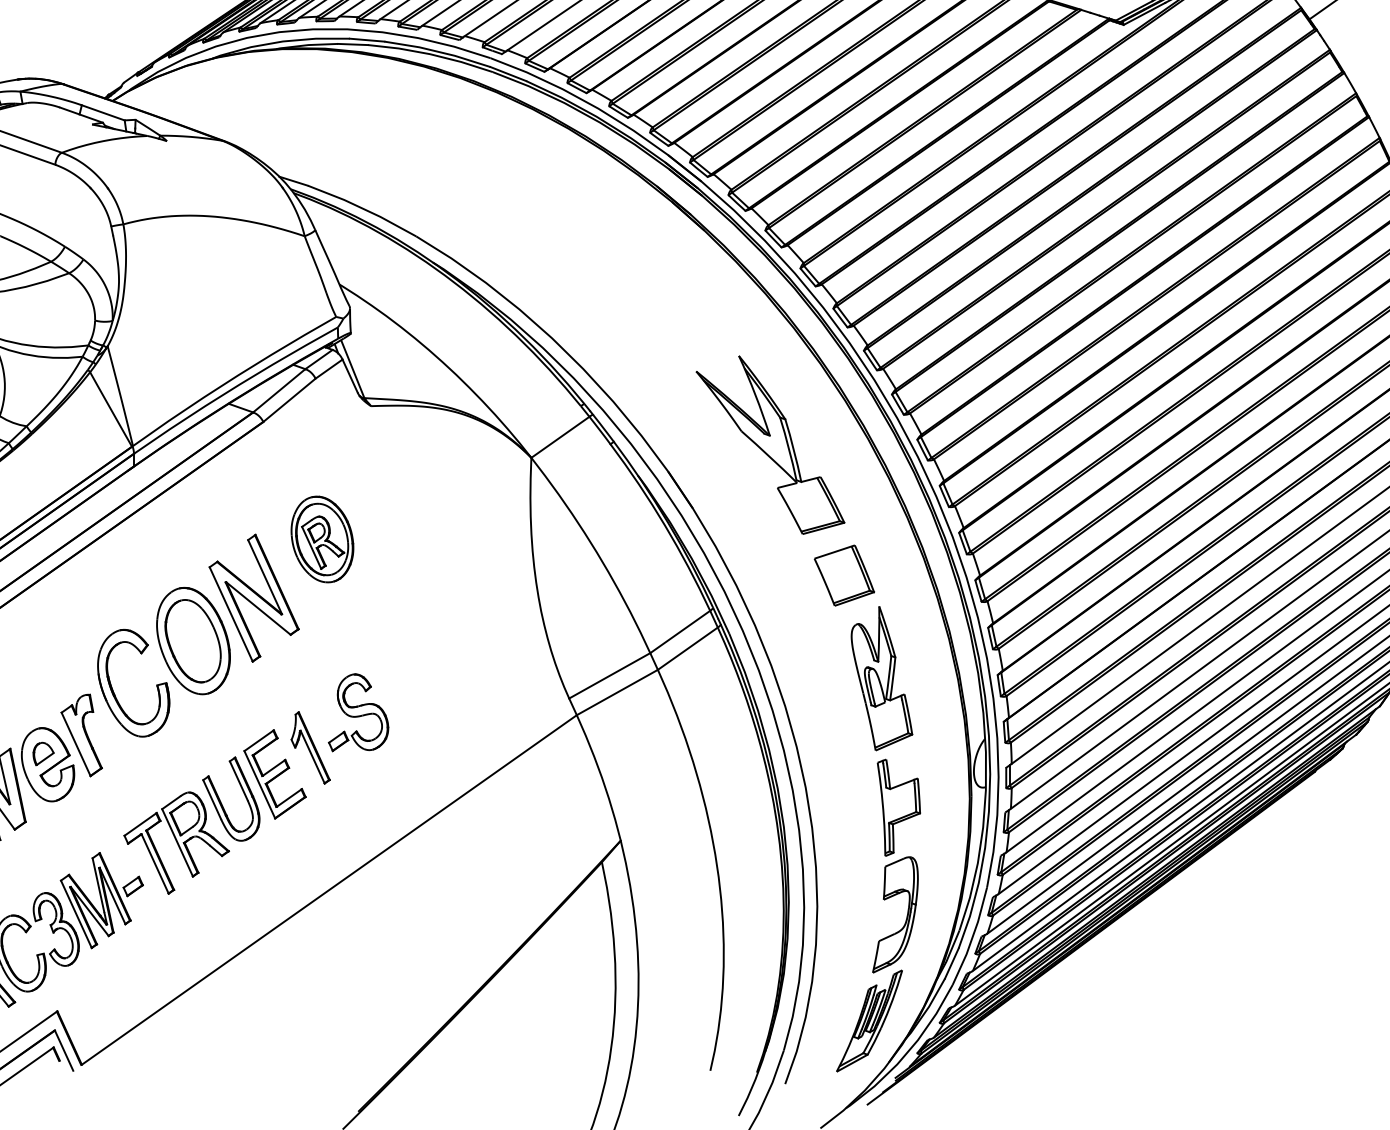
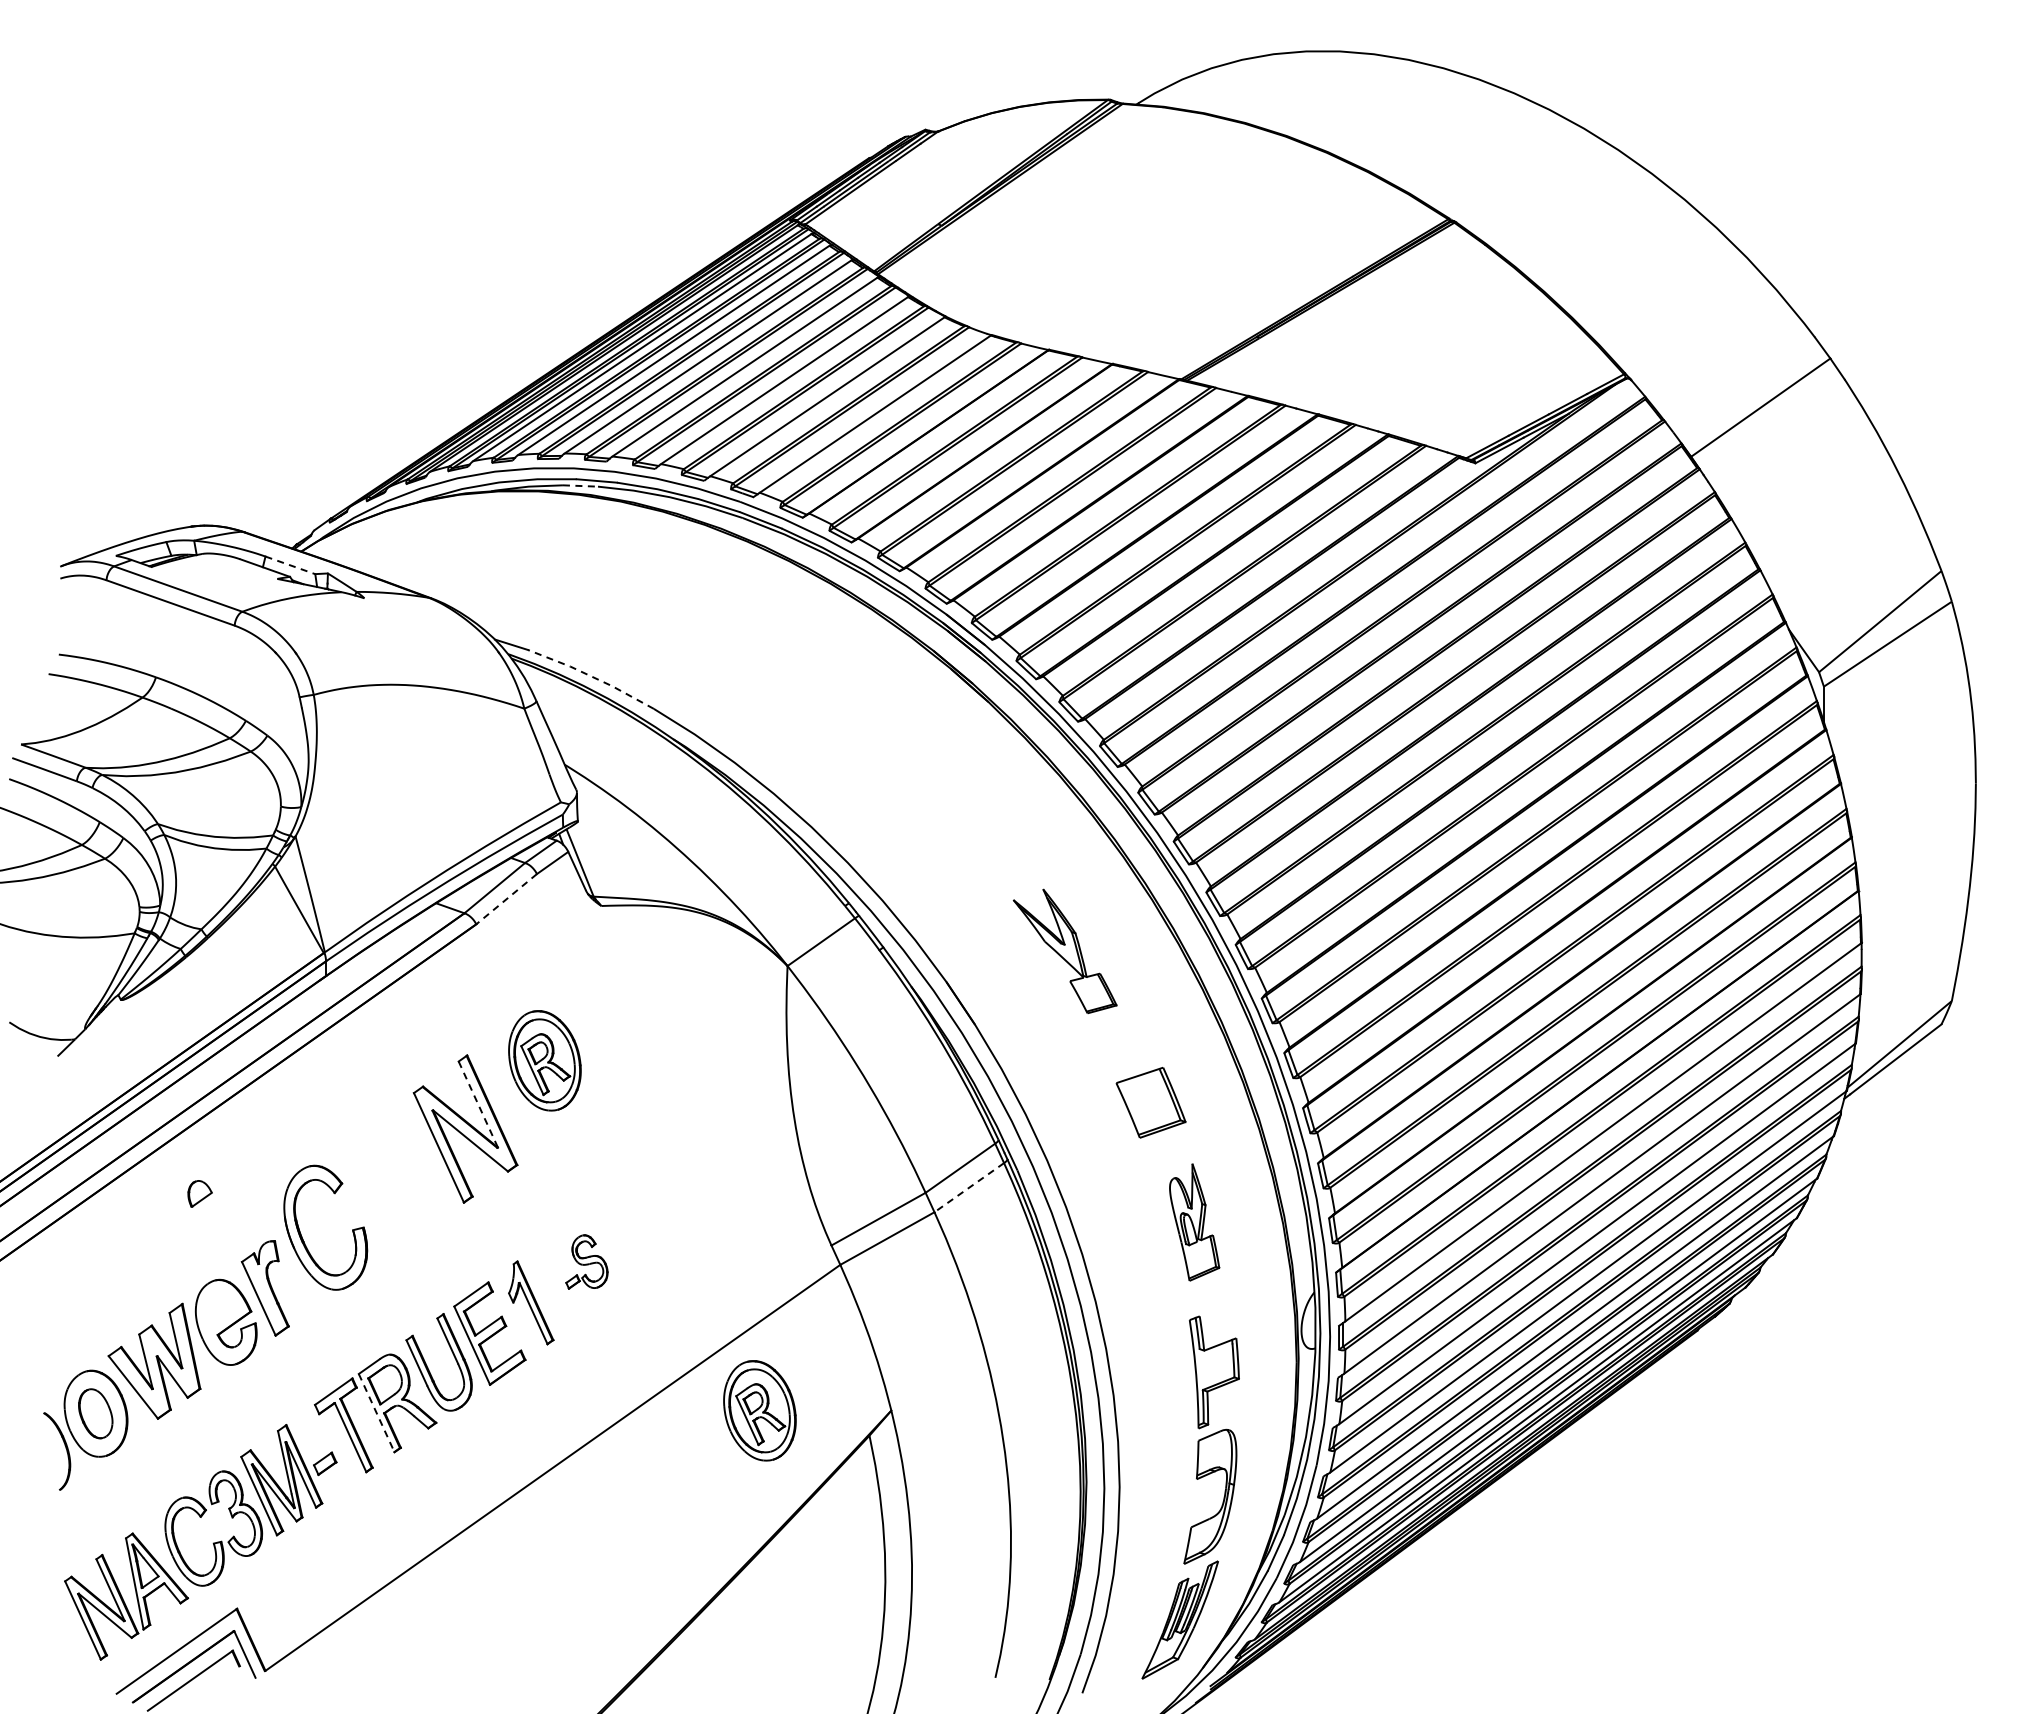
line: (353, 44) -> (580, 485), solid -> dashed
line: (103, 112) -> (290, 565), solid -> dashed
line: (362, 208) -> (591, 676), solid -> dashed
line: (289, 400) -> (506, 899), solid -> dashed
part: (769, 445) -> (1064, 951), size x0.6
line: (265, 577) -> (478, 1105), solid -> dashed
part: (193, 640) -> (395, 1178), removed
line: (688, 648) -> (969, 1187), solid -> dashed
part: (881, 678) -> (1194, 1222), size x0.7
part: (358, 712) -> (586, 1261), size x0.6
part: (43, 753) -> (199, 1193), moved
part: (507, 840) -> (759, 1410), added
line: (177, 843) -> (376, 1413), solid -> dashed

